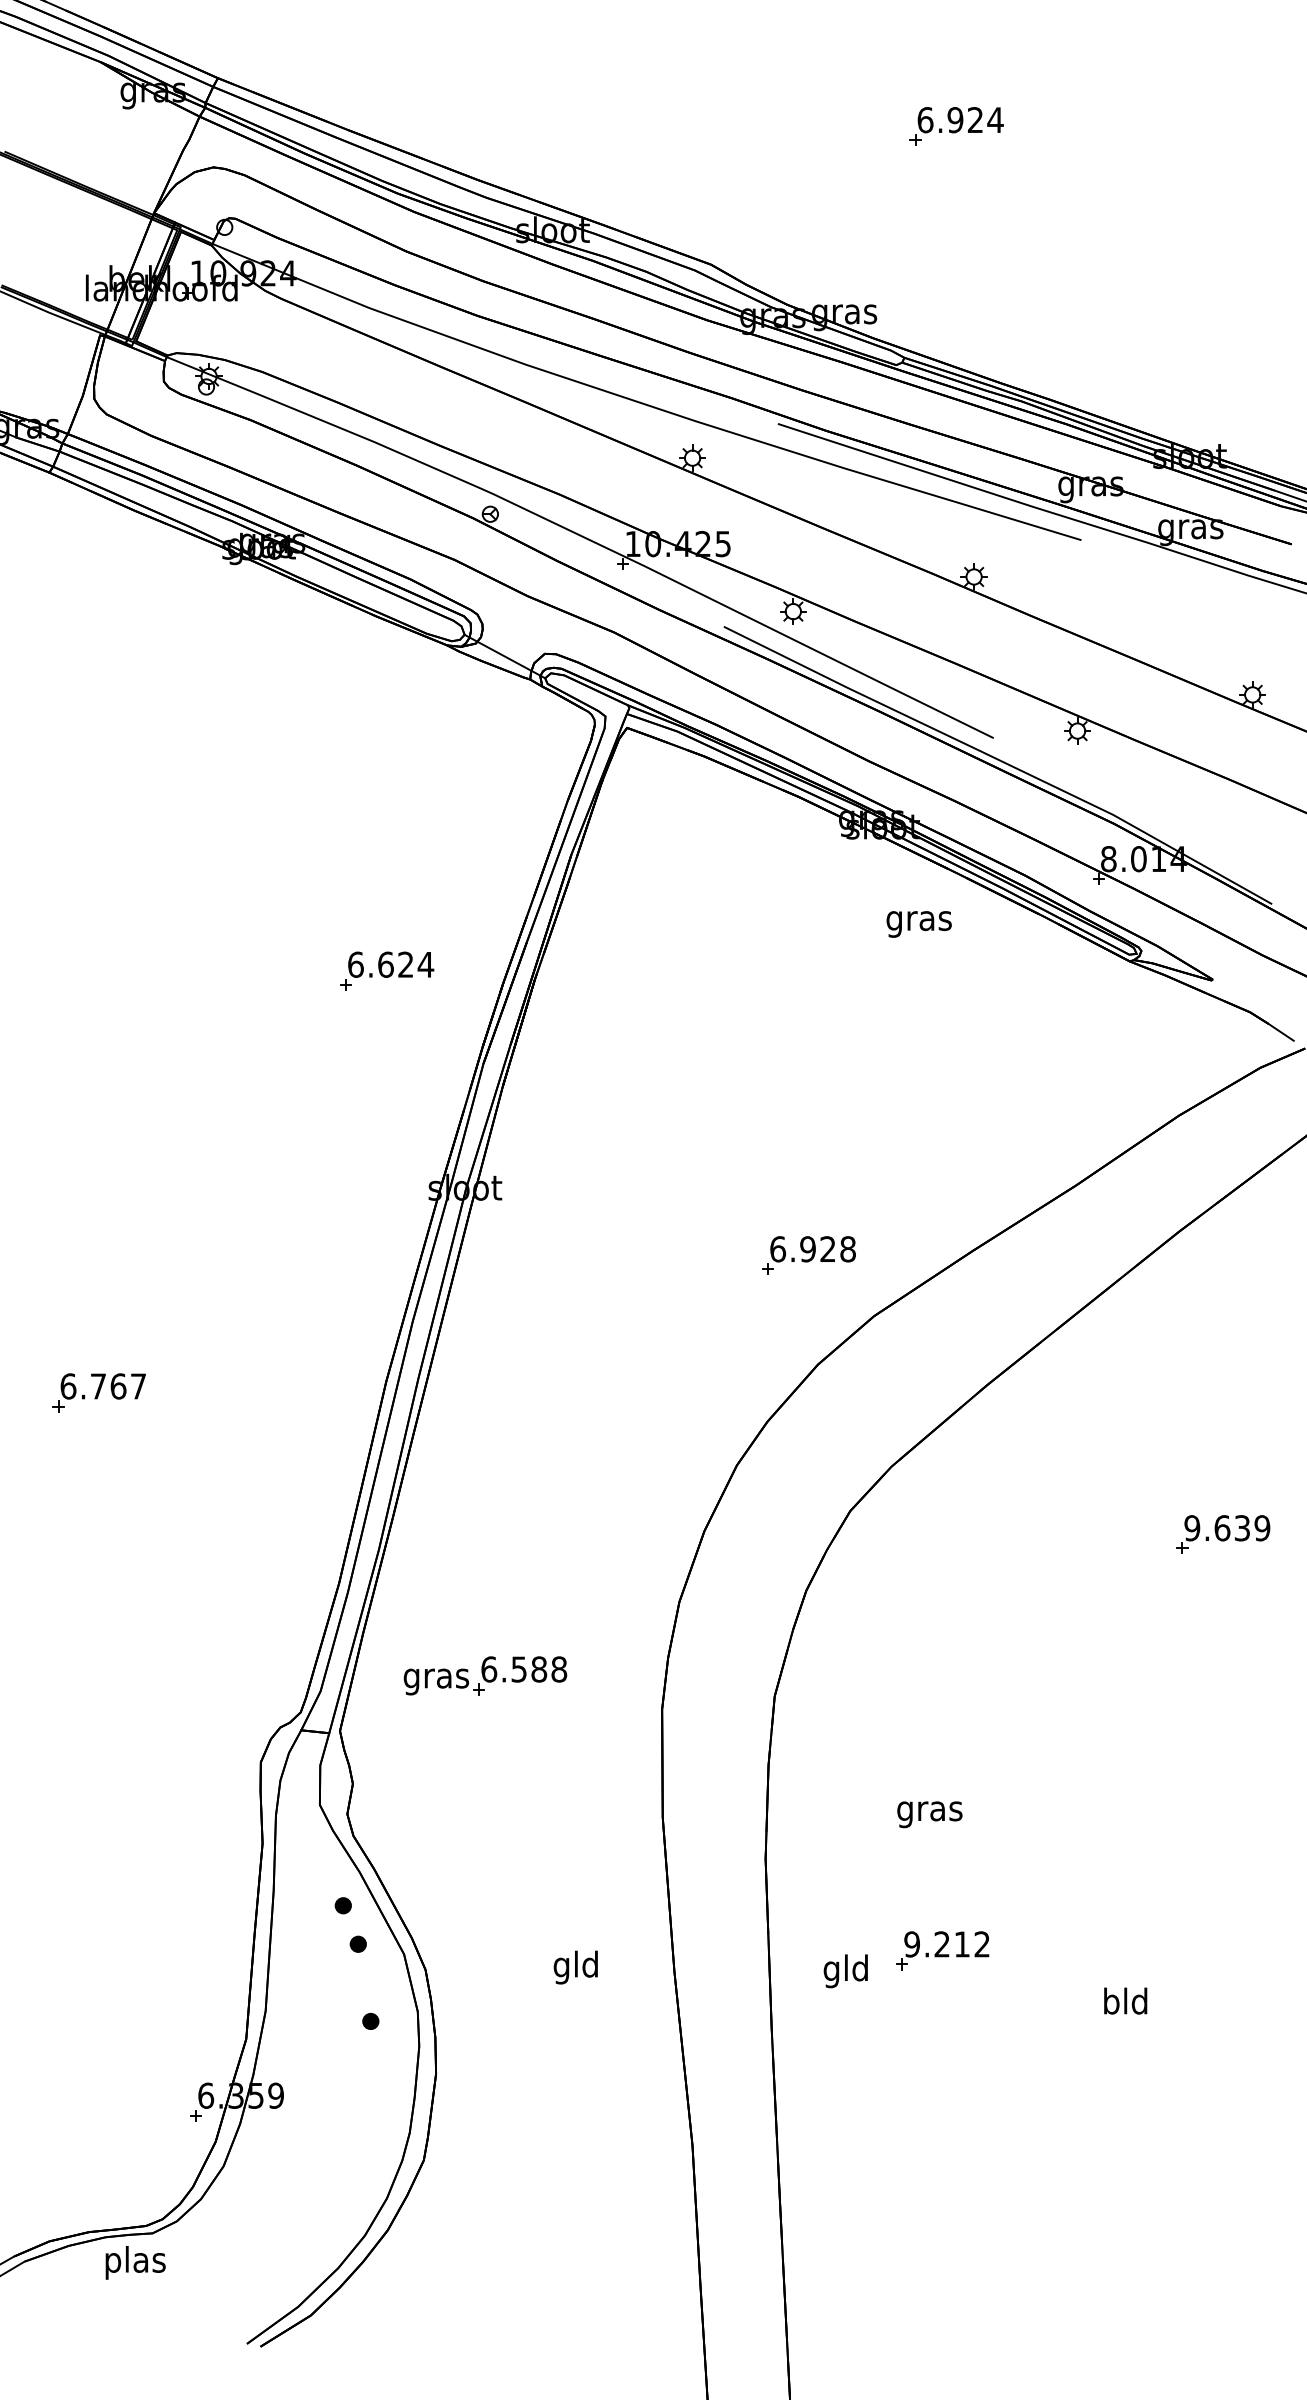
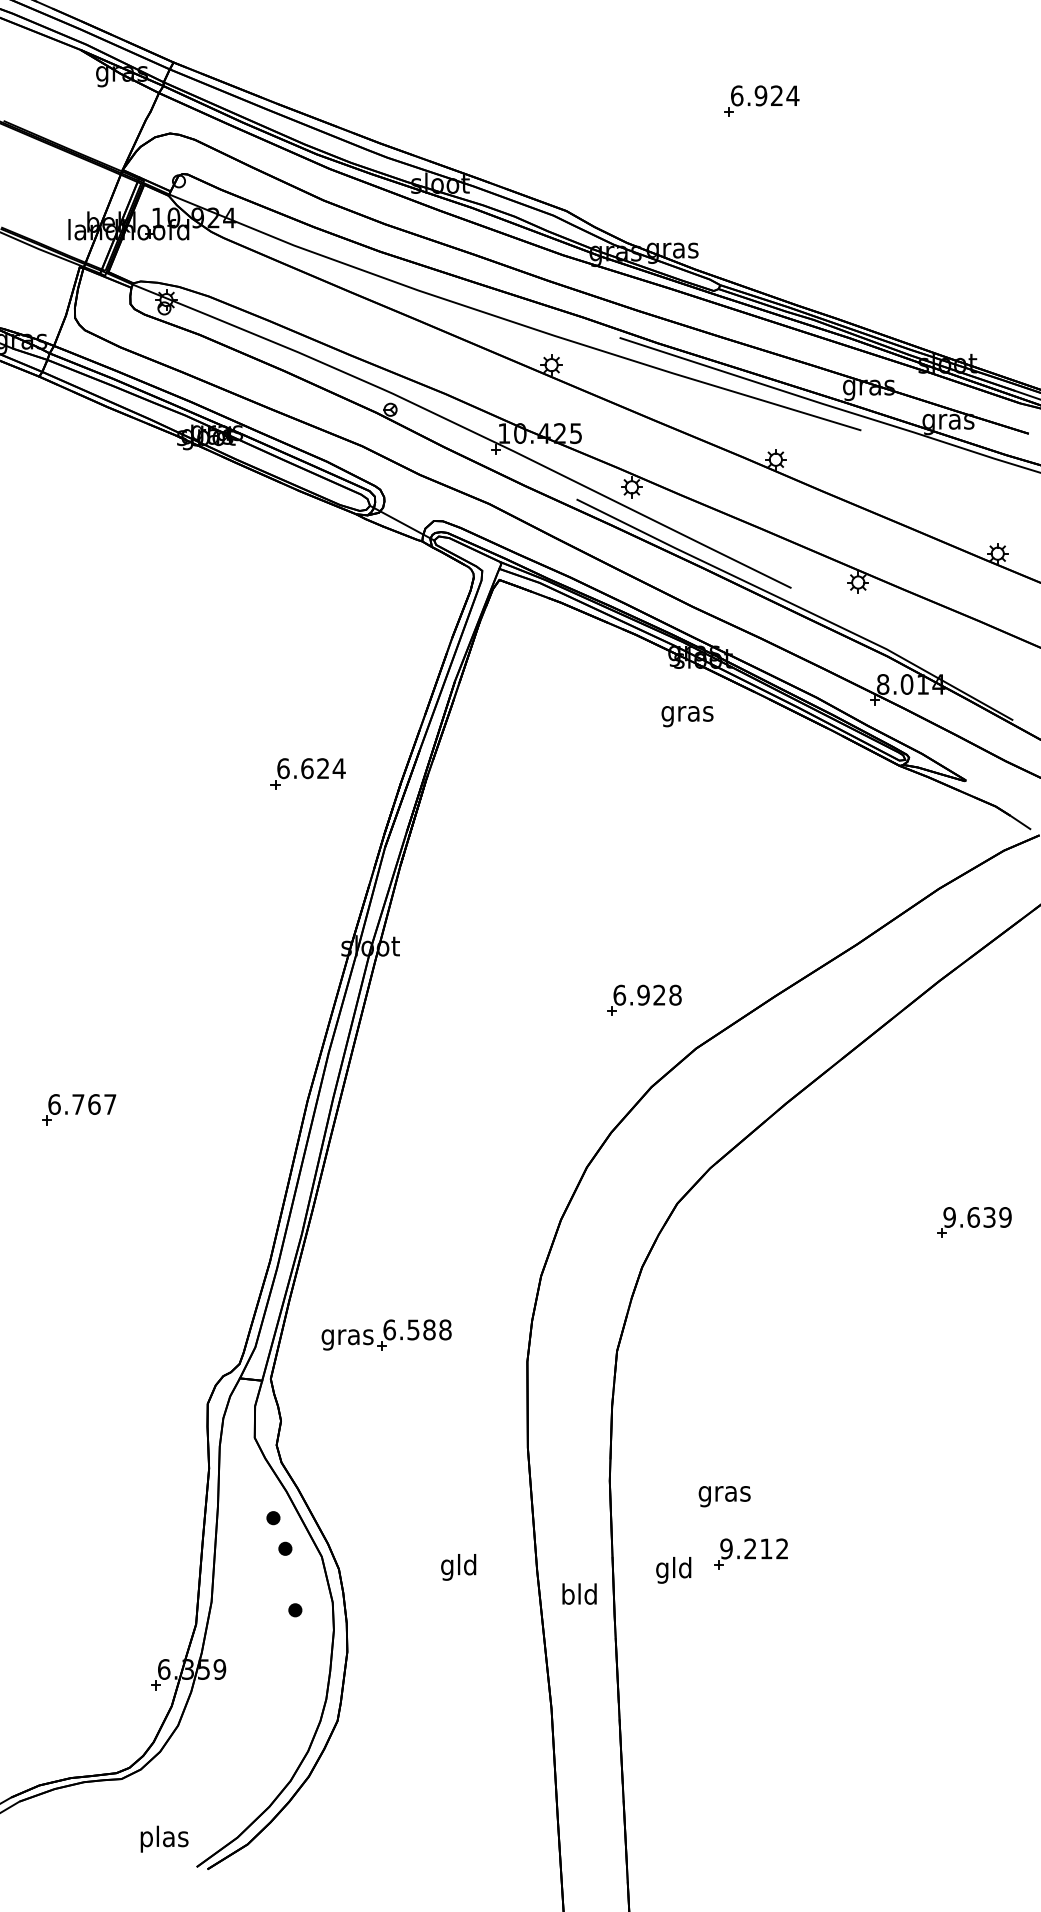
text: (918, 924) -> (686, 716), moved
text: (929, 1814) -> (724, 1496), moved
text: (1125, 2000) -> (579, 1593), moved
text: (135, 2262) -> (164, 1838), moved

